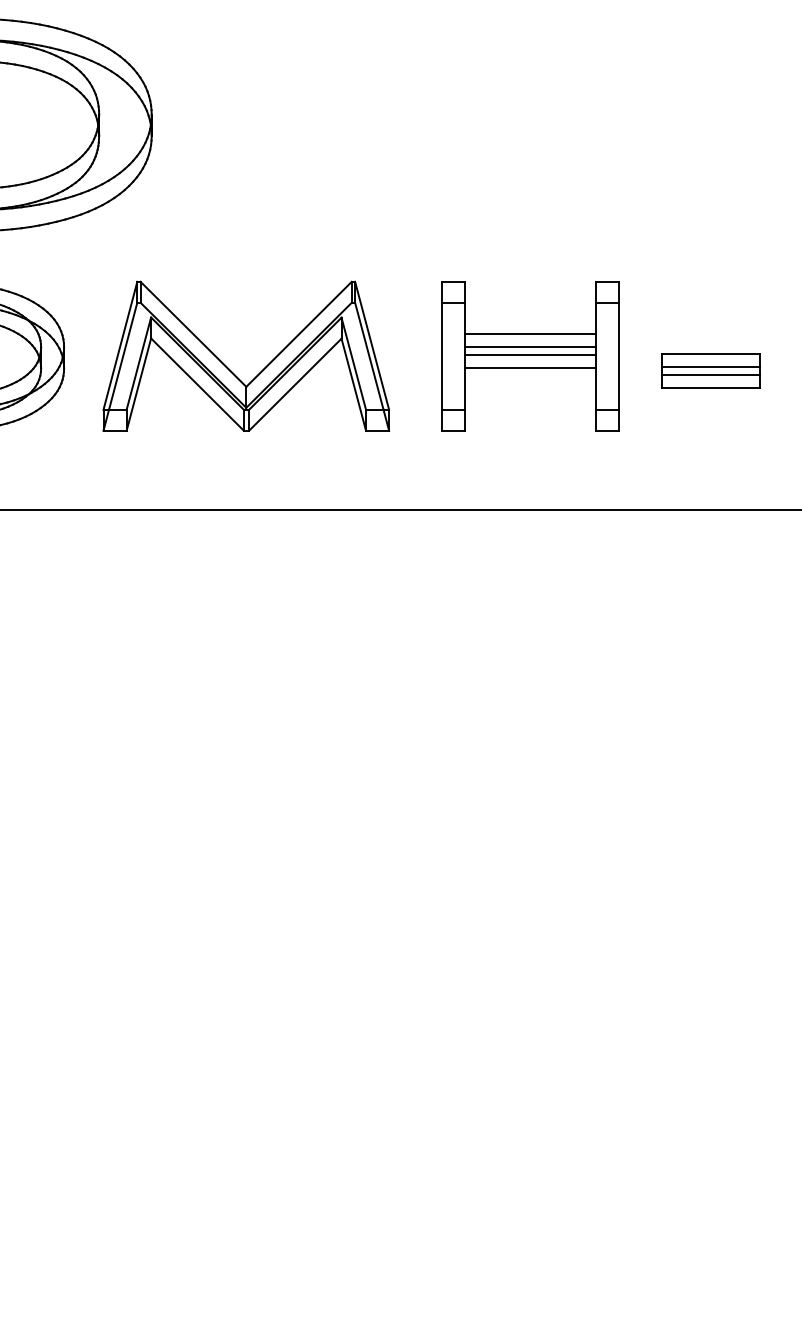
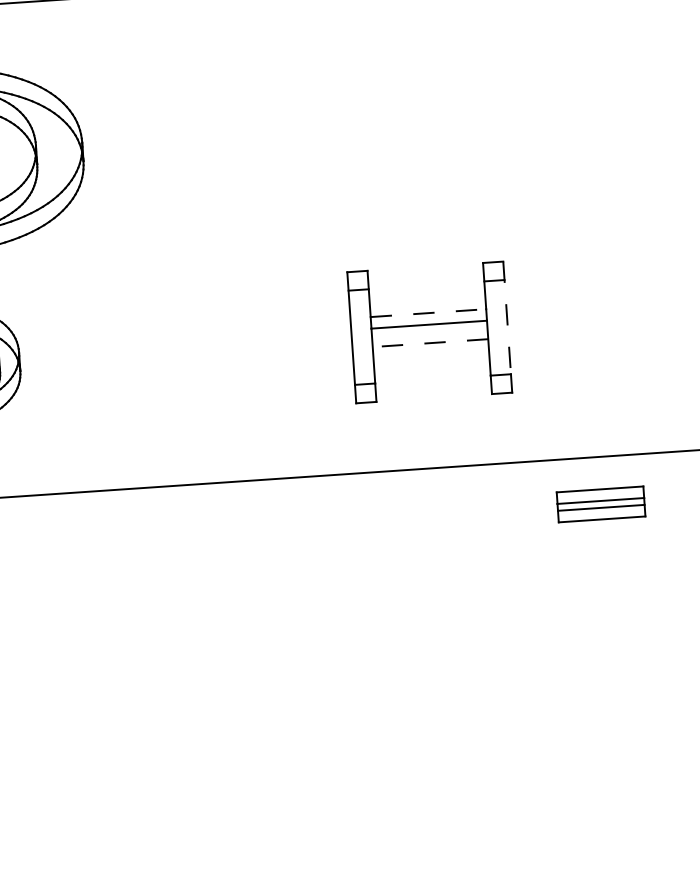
line: (530, 334) -> (428, 313), solid -> dashed
line: (618, 346) -> (506, 318), solid -> dashed
line: (529, 355) -> (429, 331), removed
line: (530, 368) -> (430, 343), solid -> dashed
part: (231, 370) -> (167, 362), removed
part: (710, 370) -> (600, 503), moved

